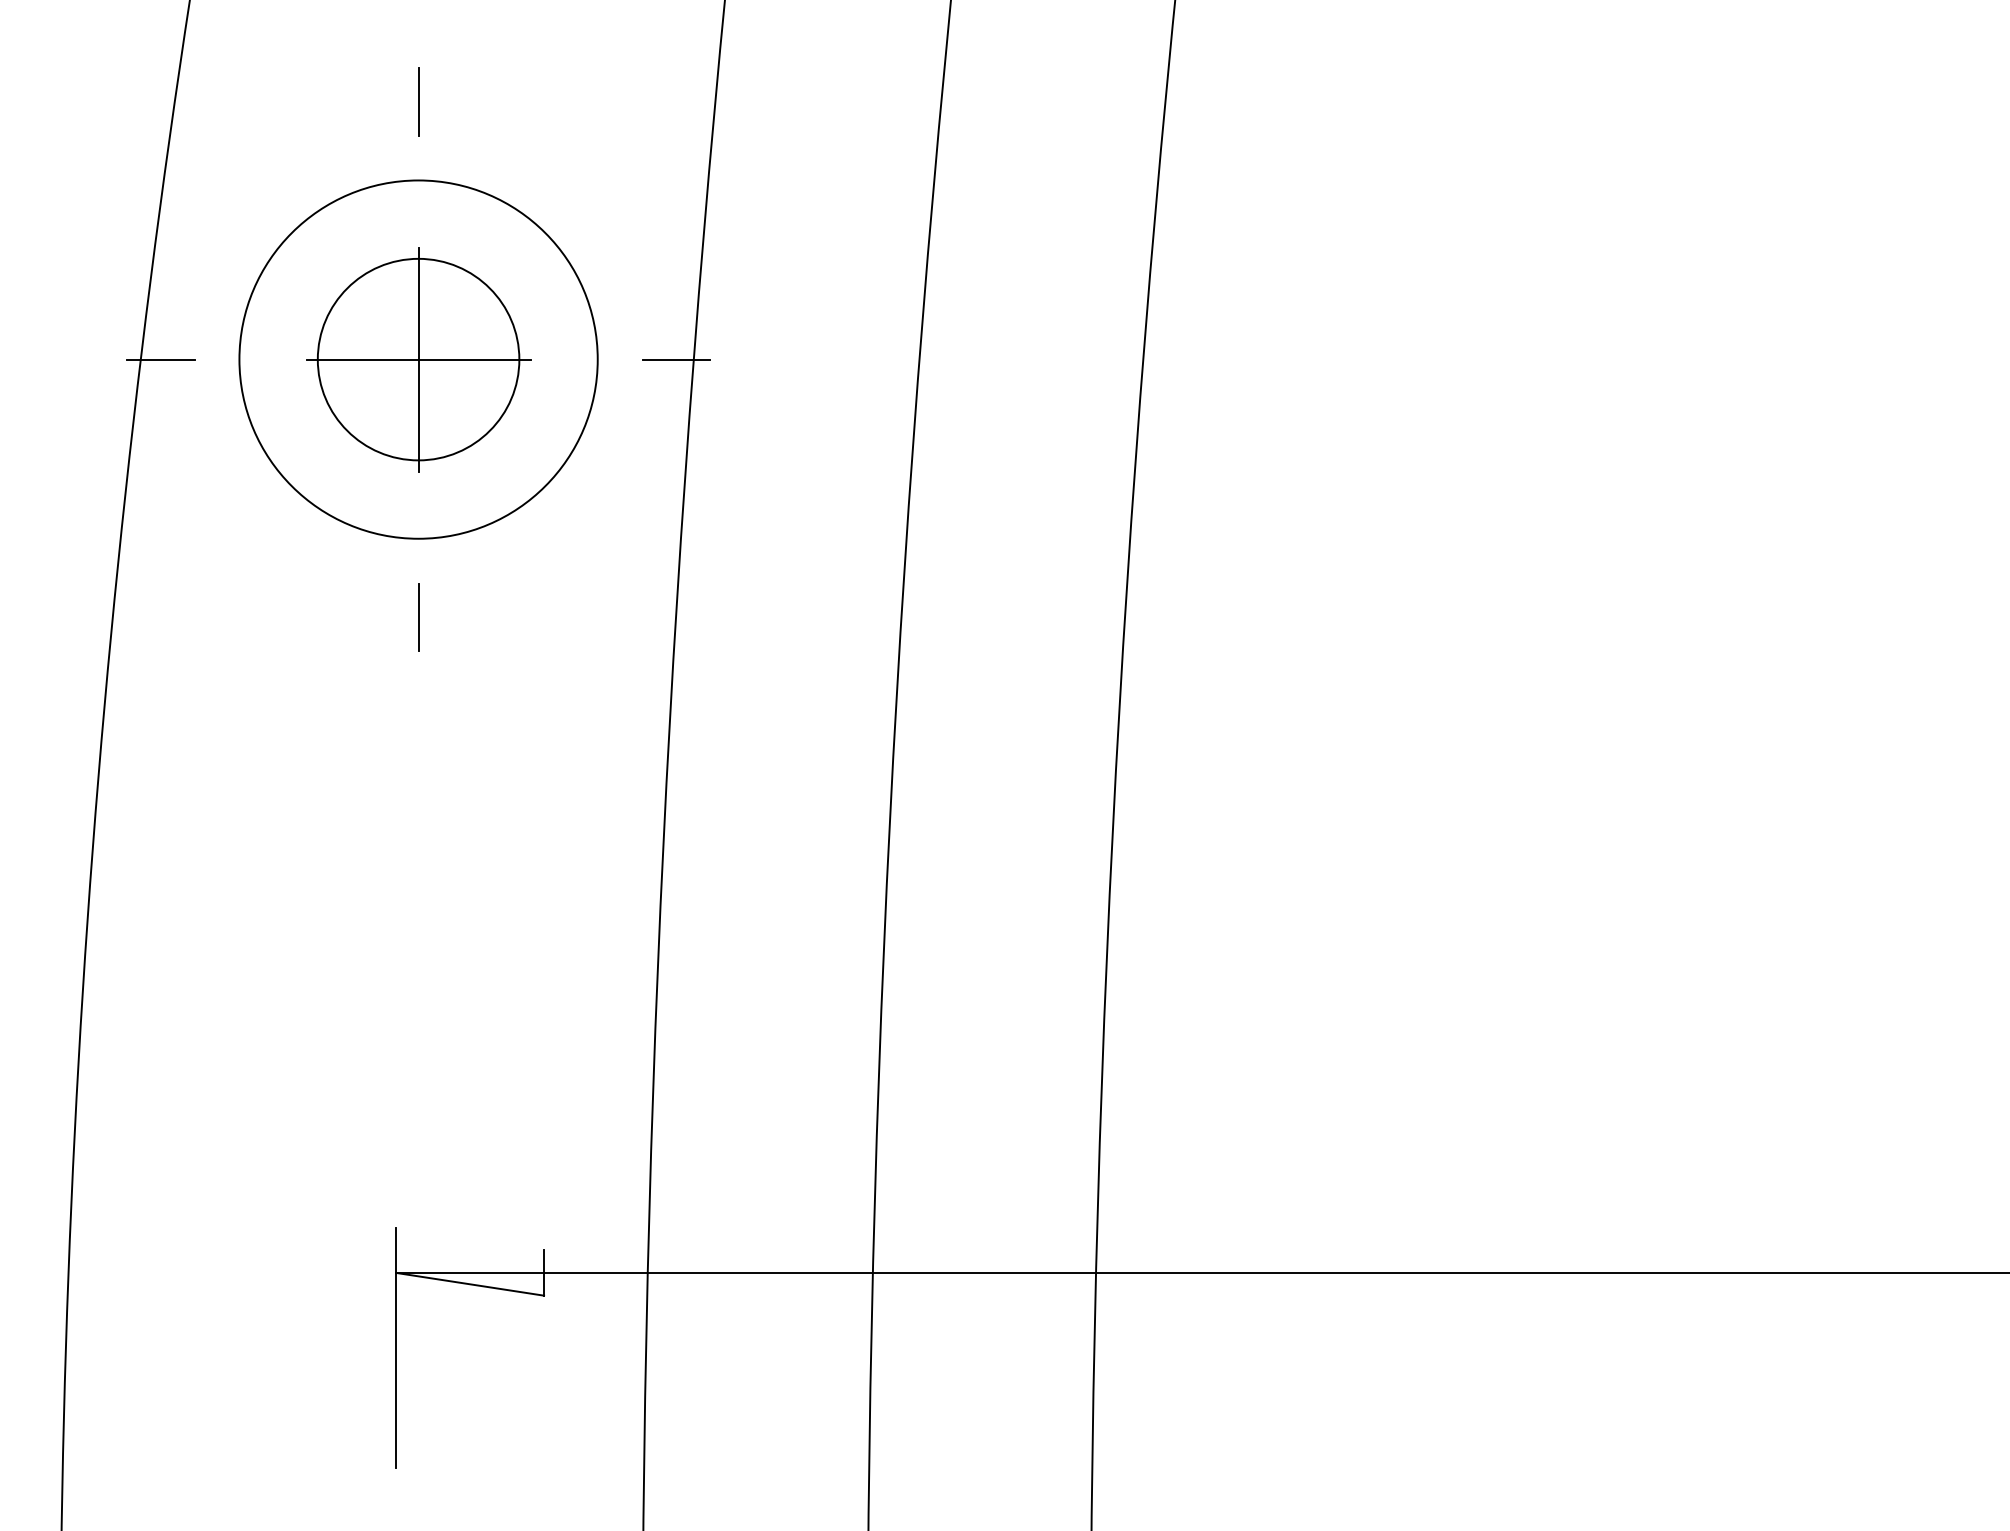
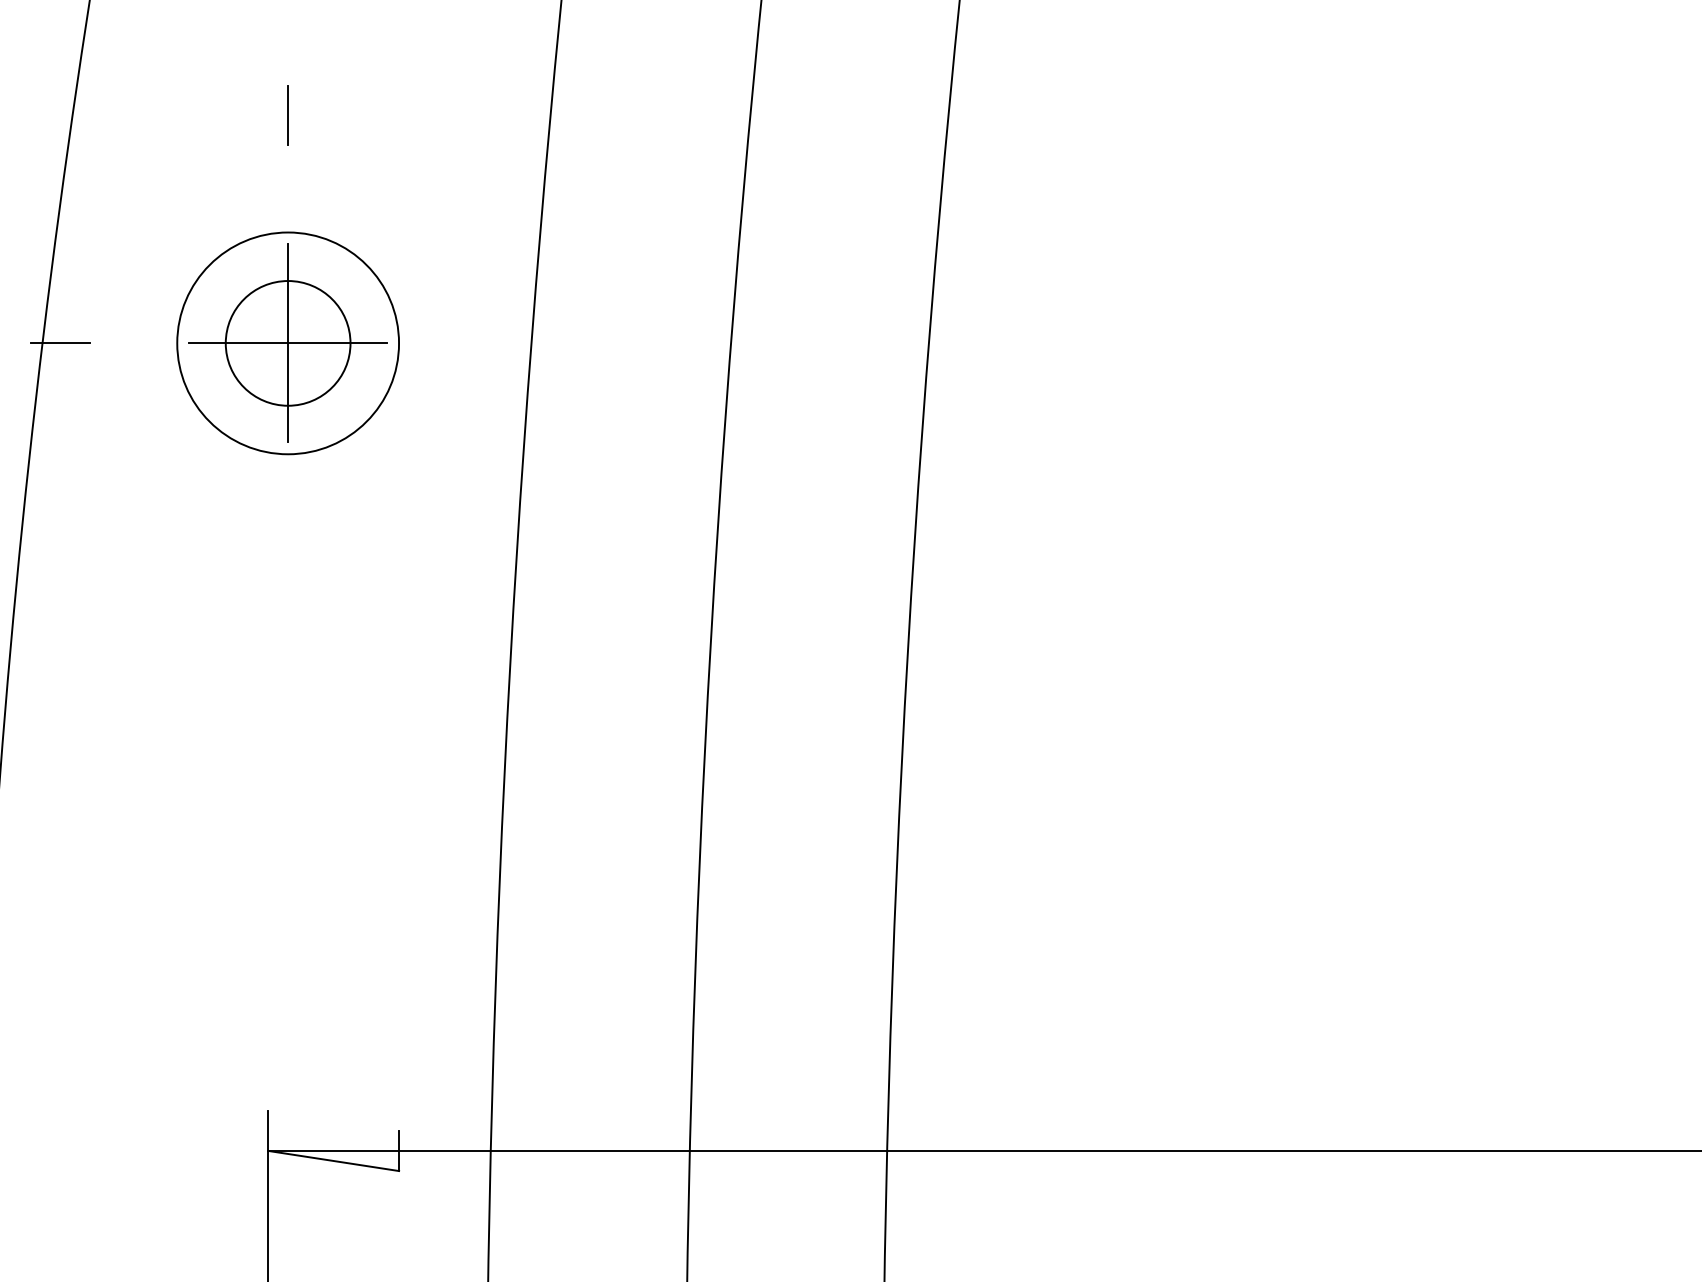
circle: (418, 359) -> (288, 343), size x0.7
circle: (418, 359) -> (288, 343), size x0.7
line: (675, 359) -> (515, 343), removed
line: (418, 617) -> (288, 571), removed

